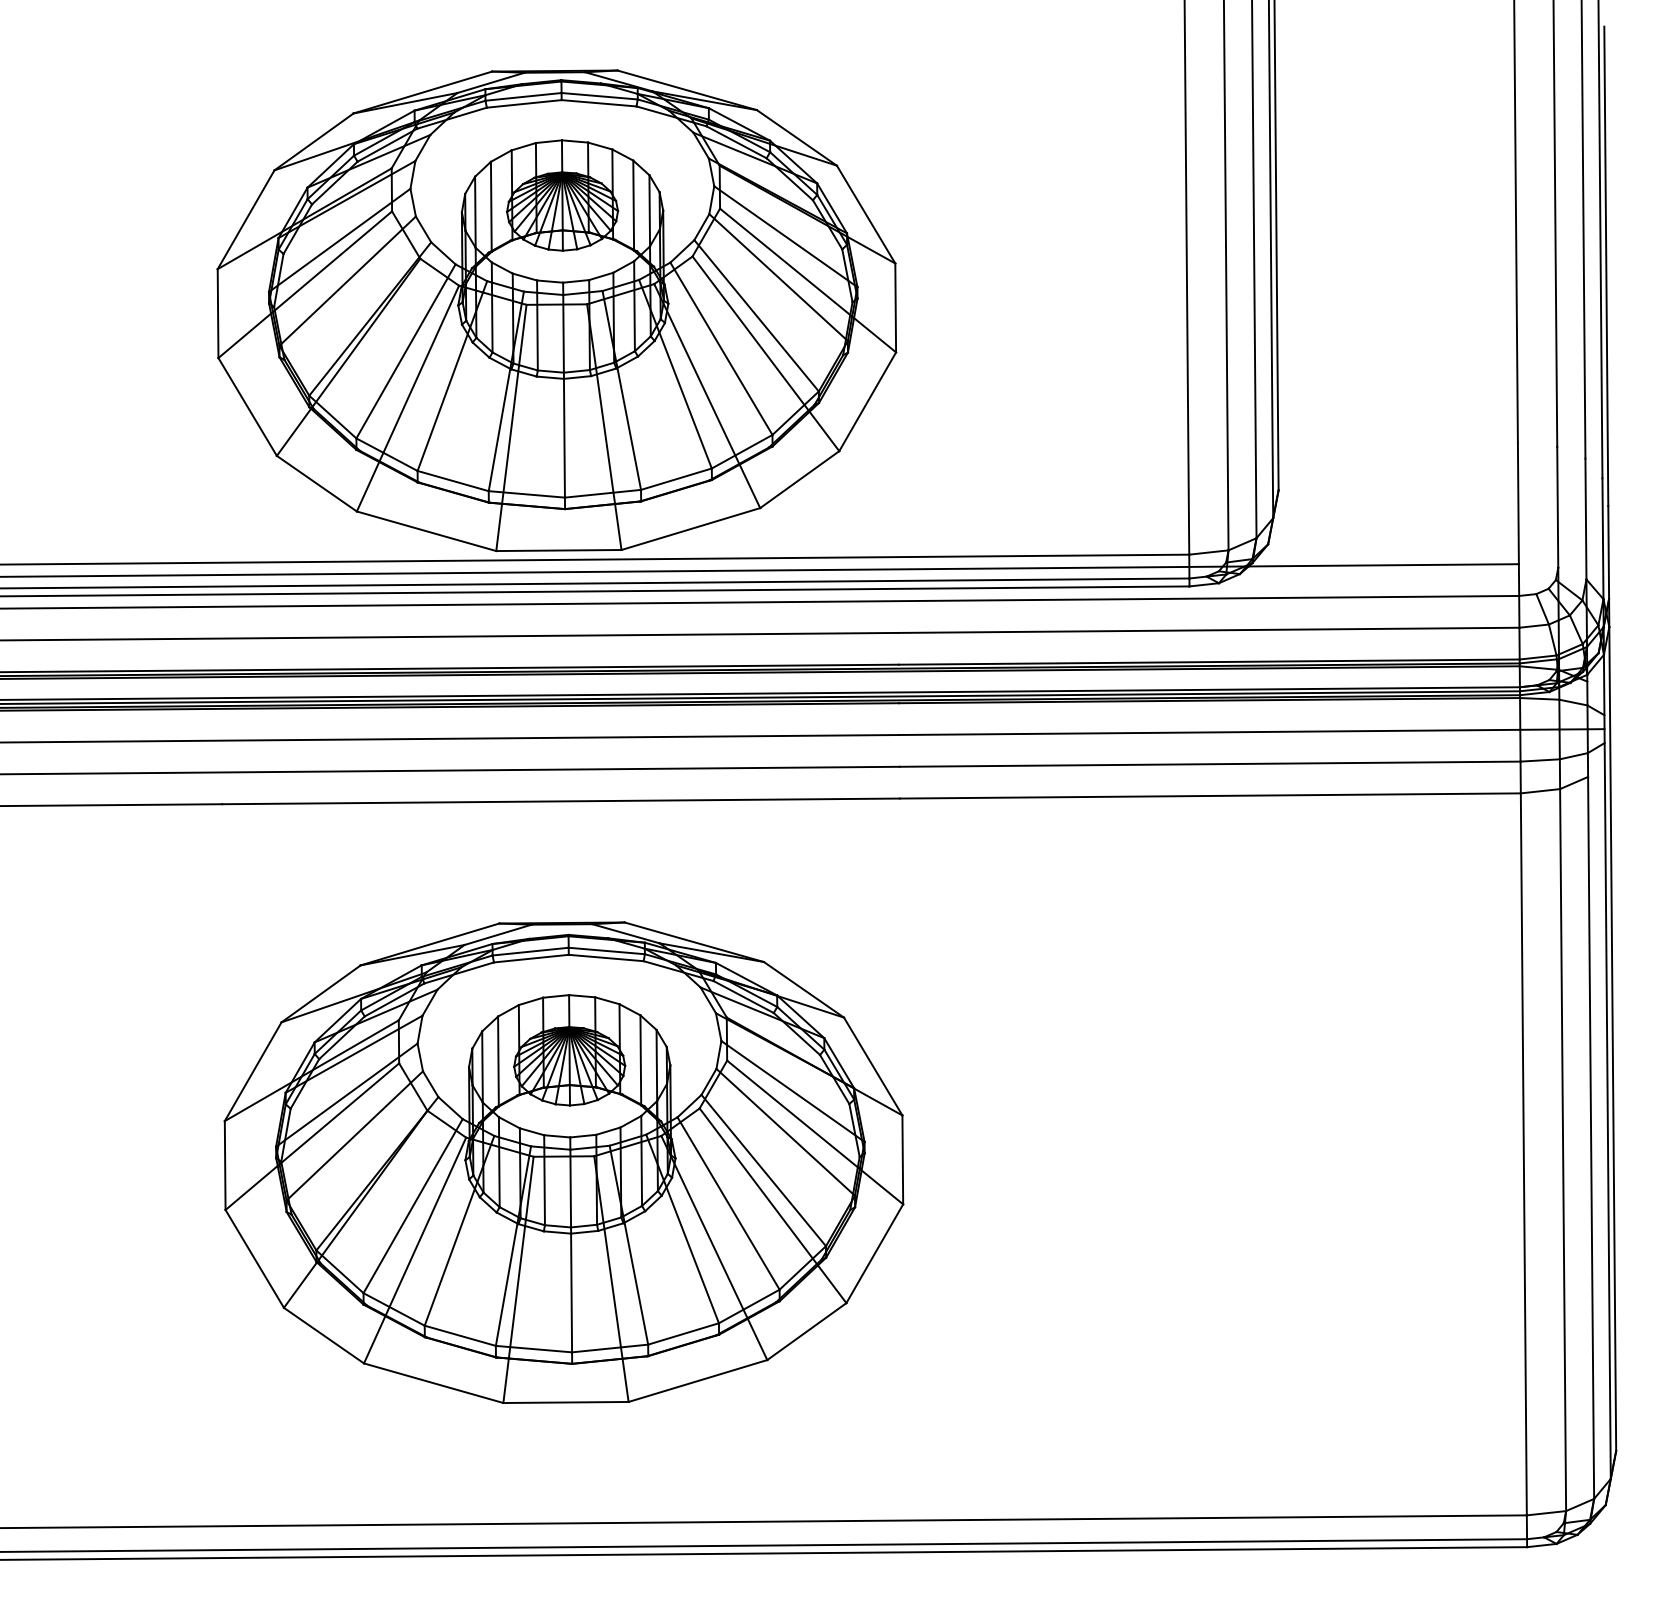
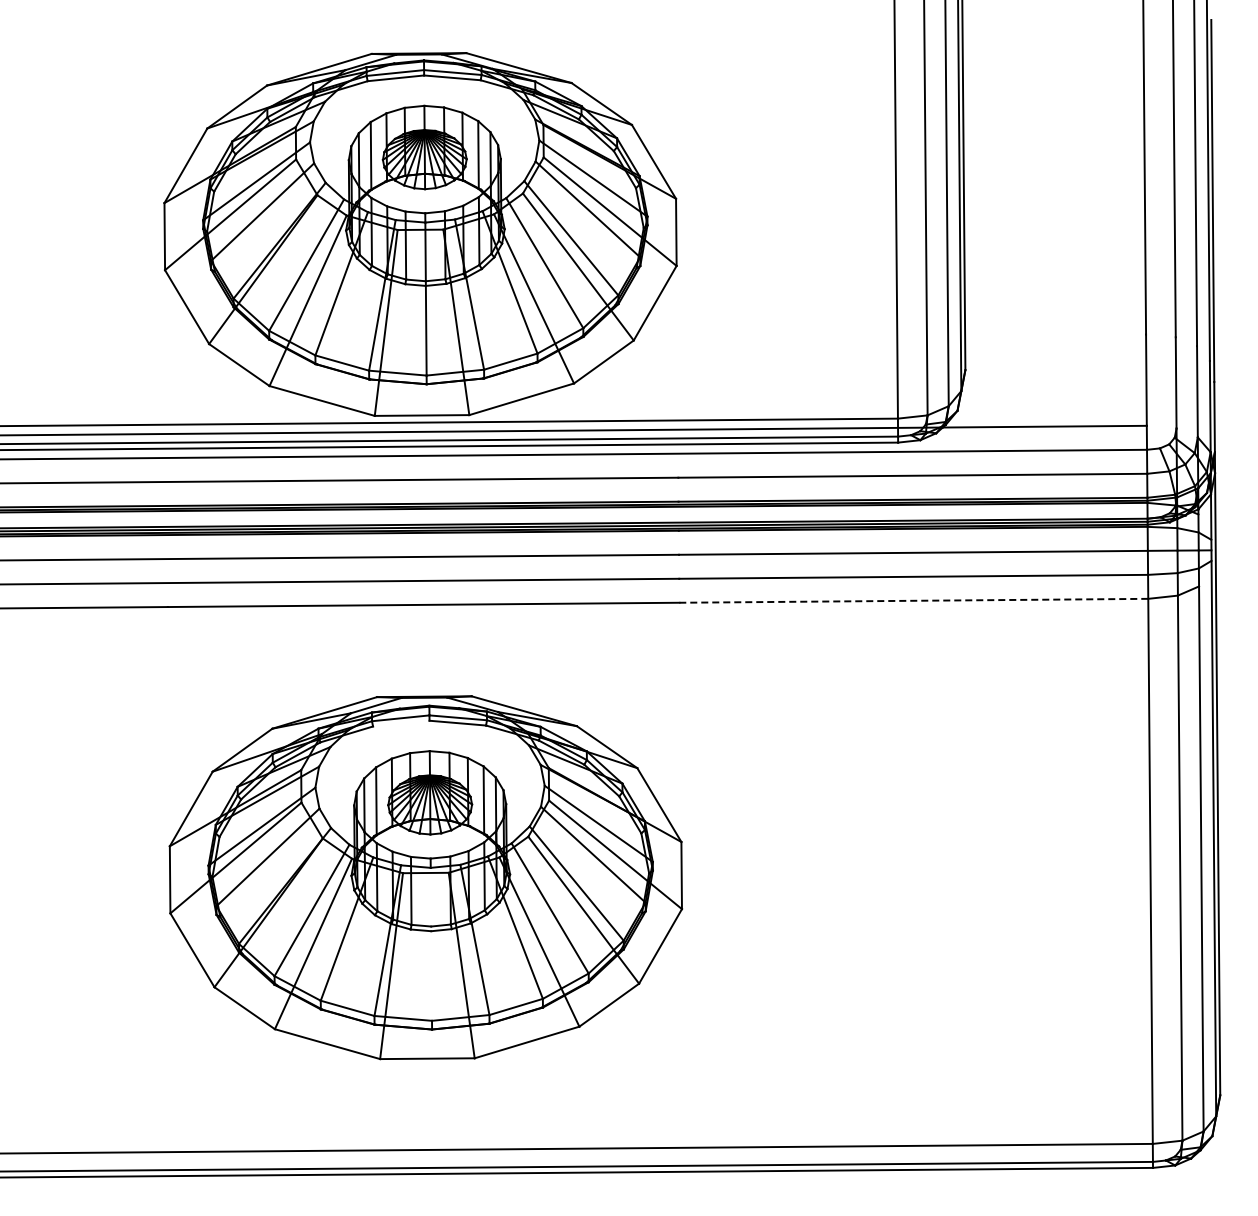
line: (1209, 795) -> (913, 600), solid -> dashed
line: (531, 958) -> (401, 723), removed
line: (571, 1249) -> (431, 943), removed

